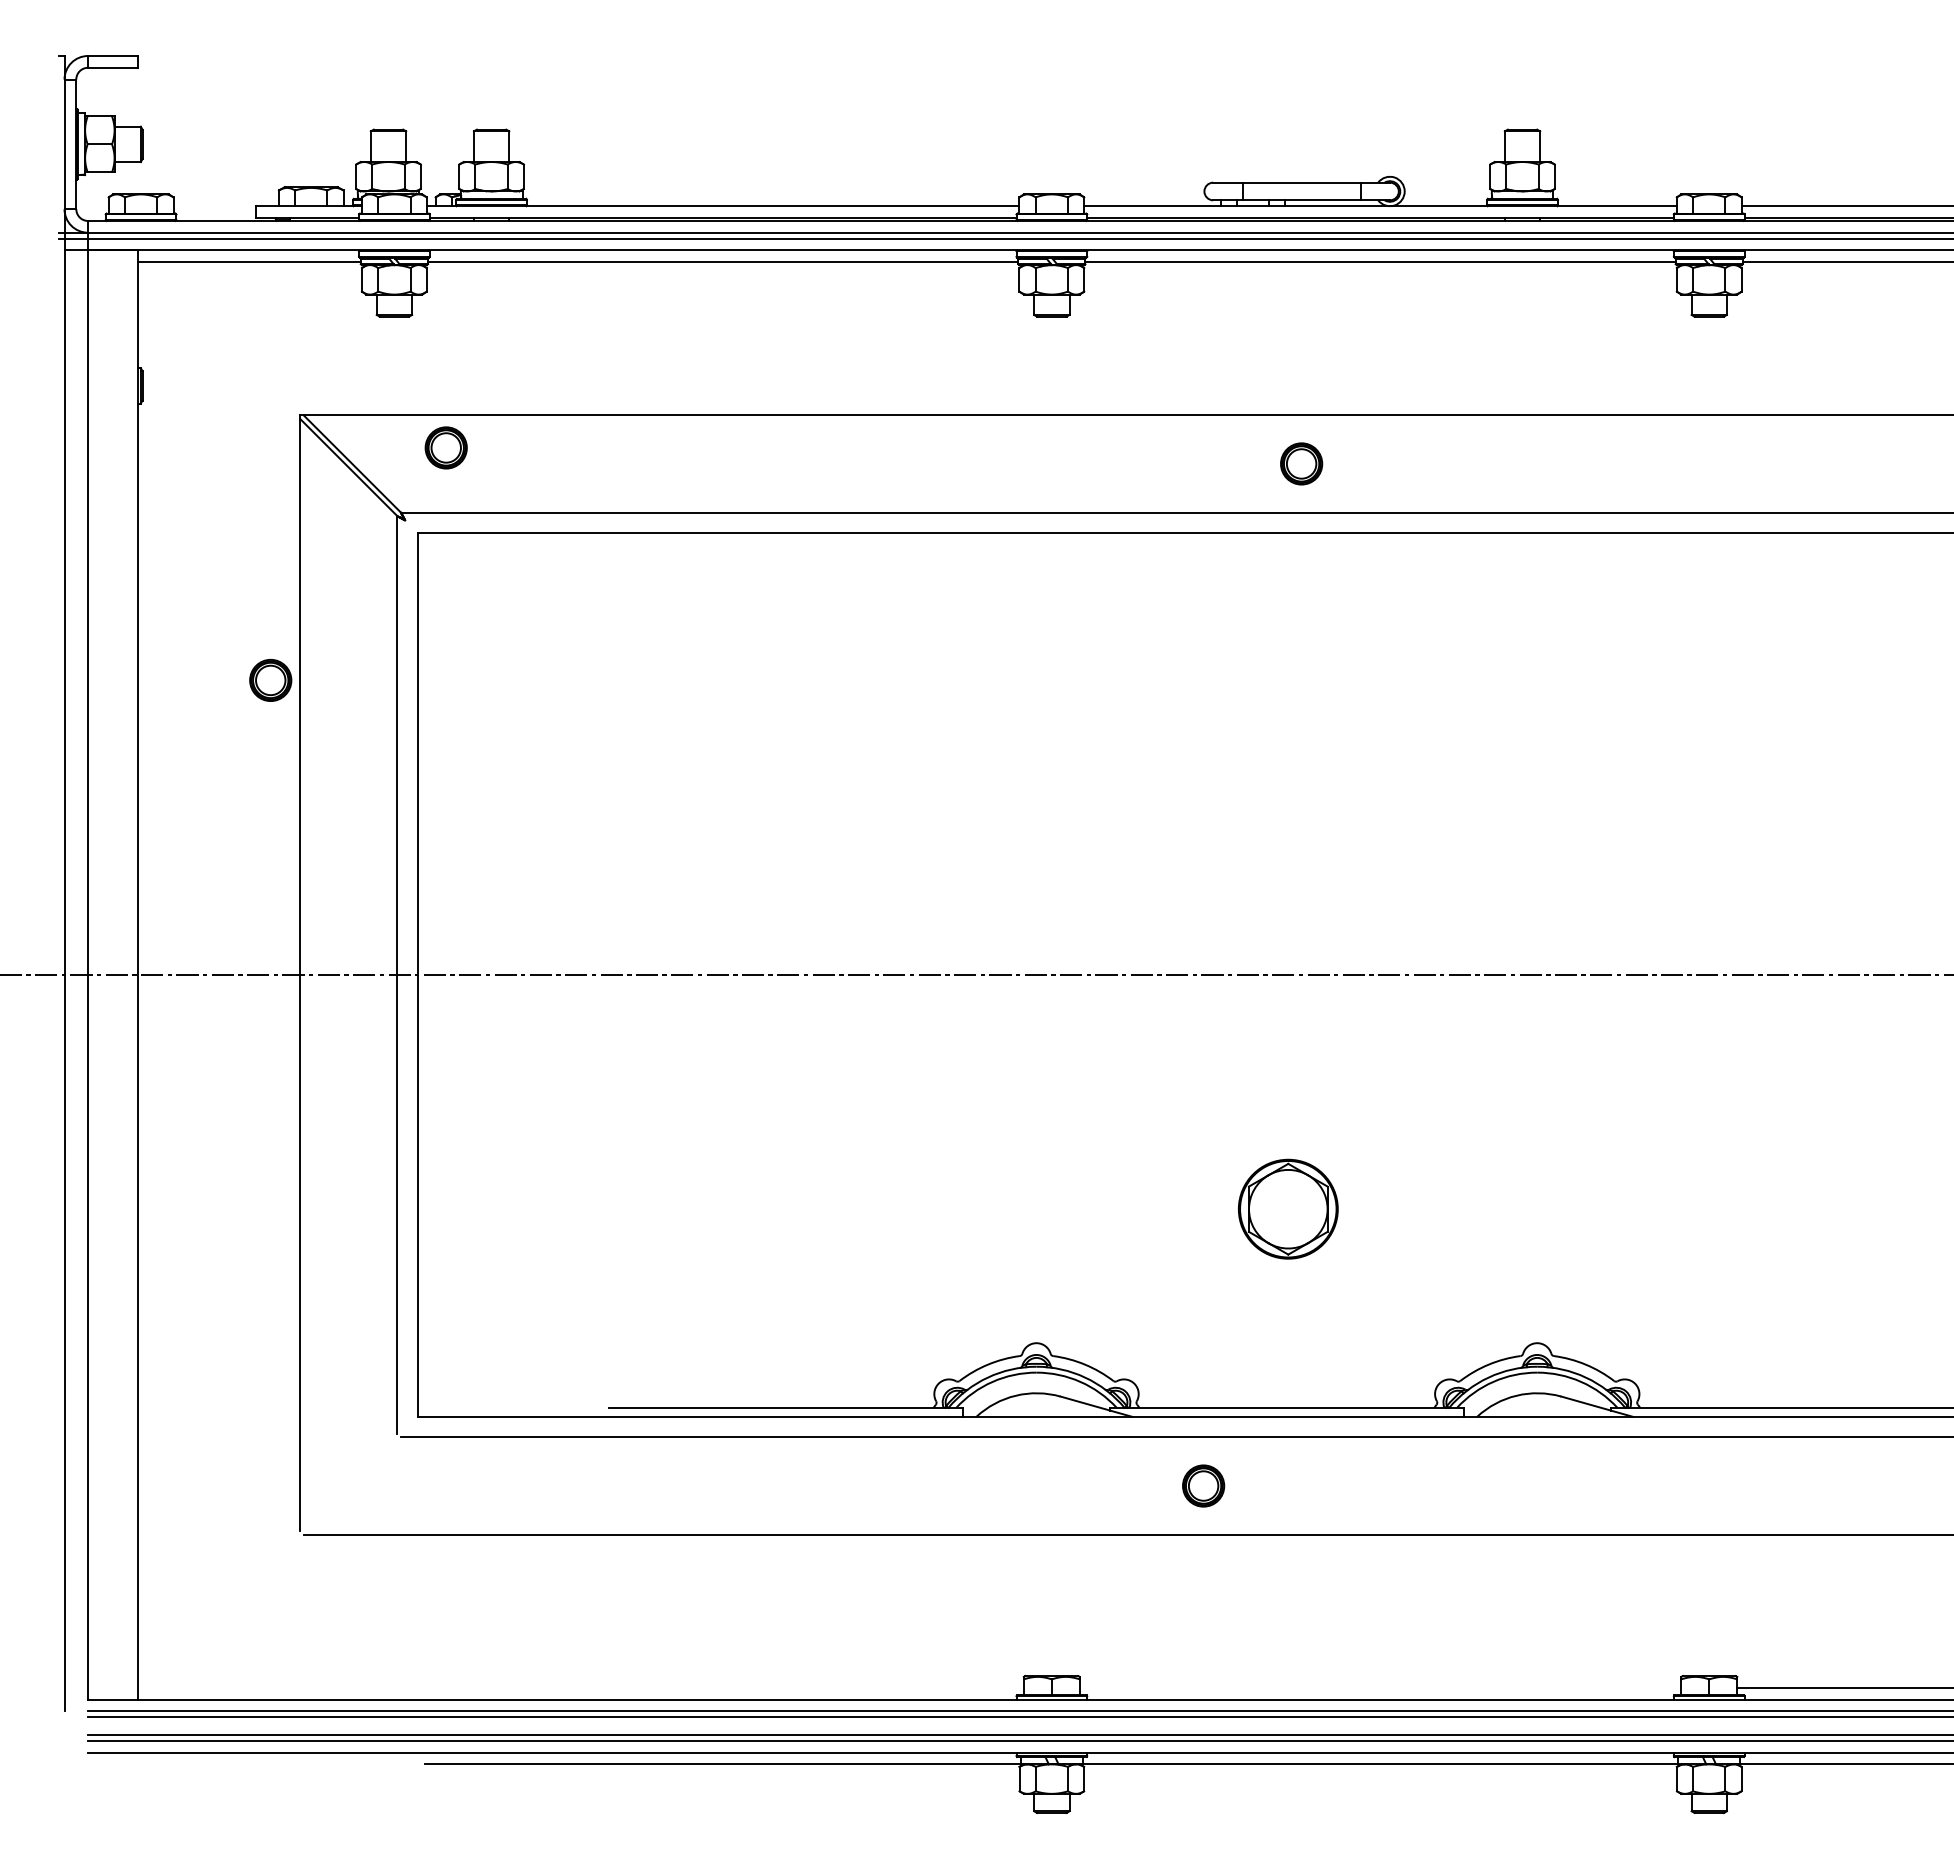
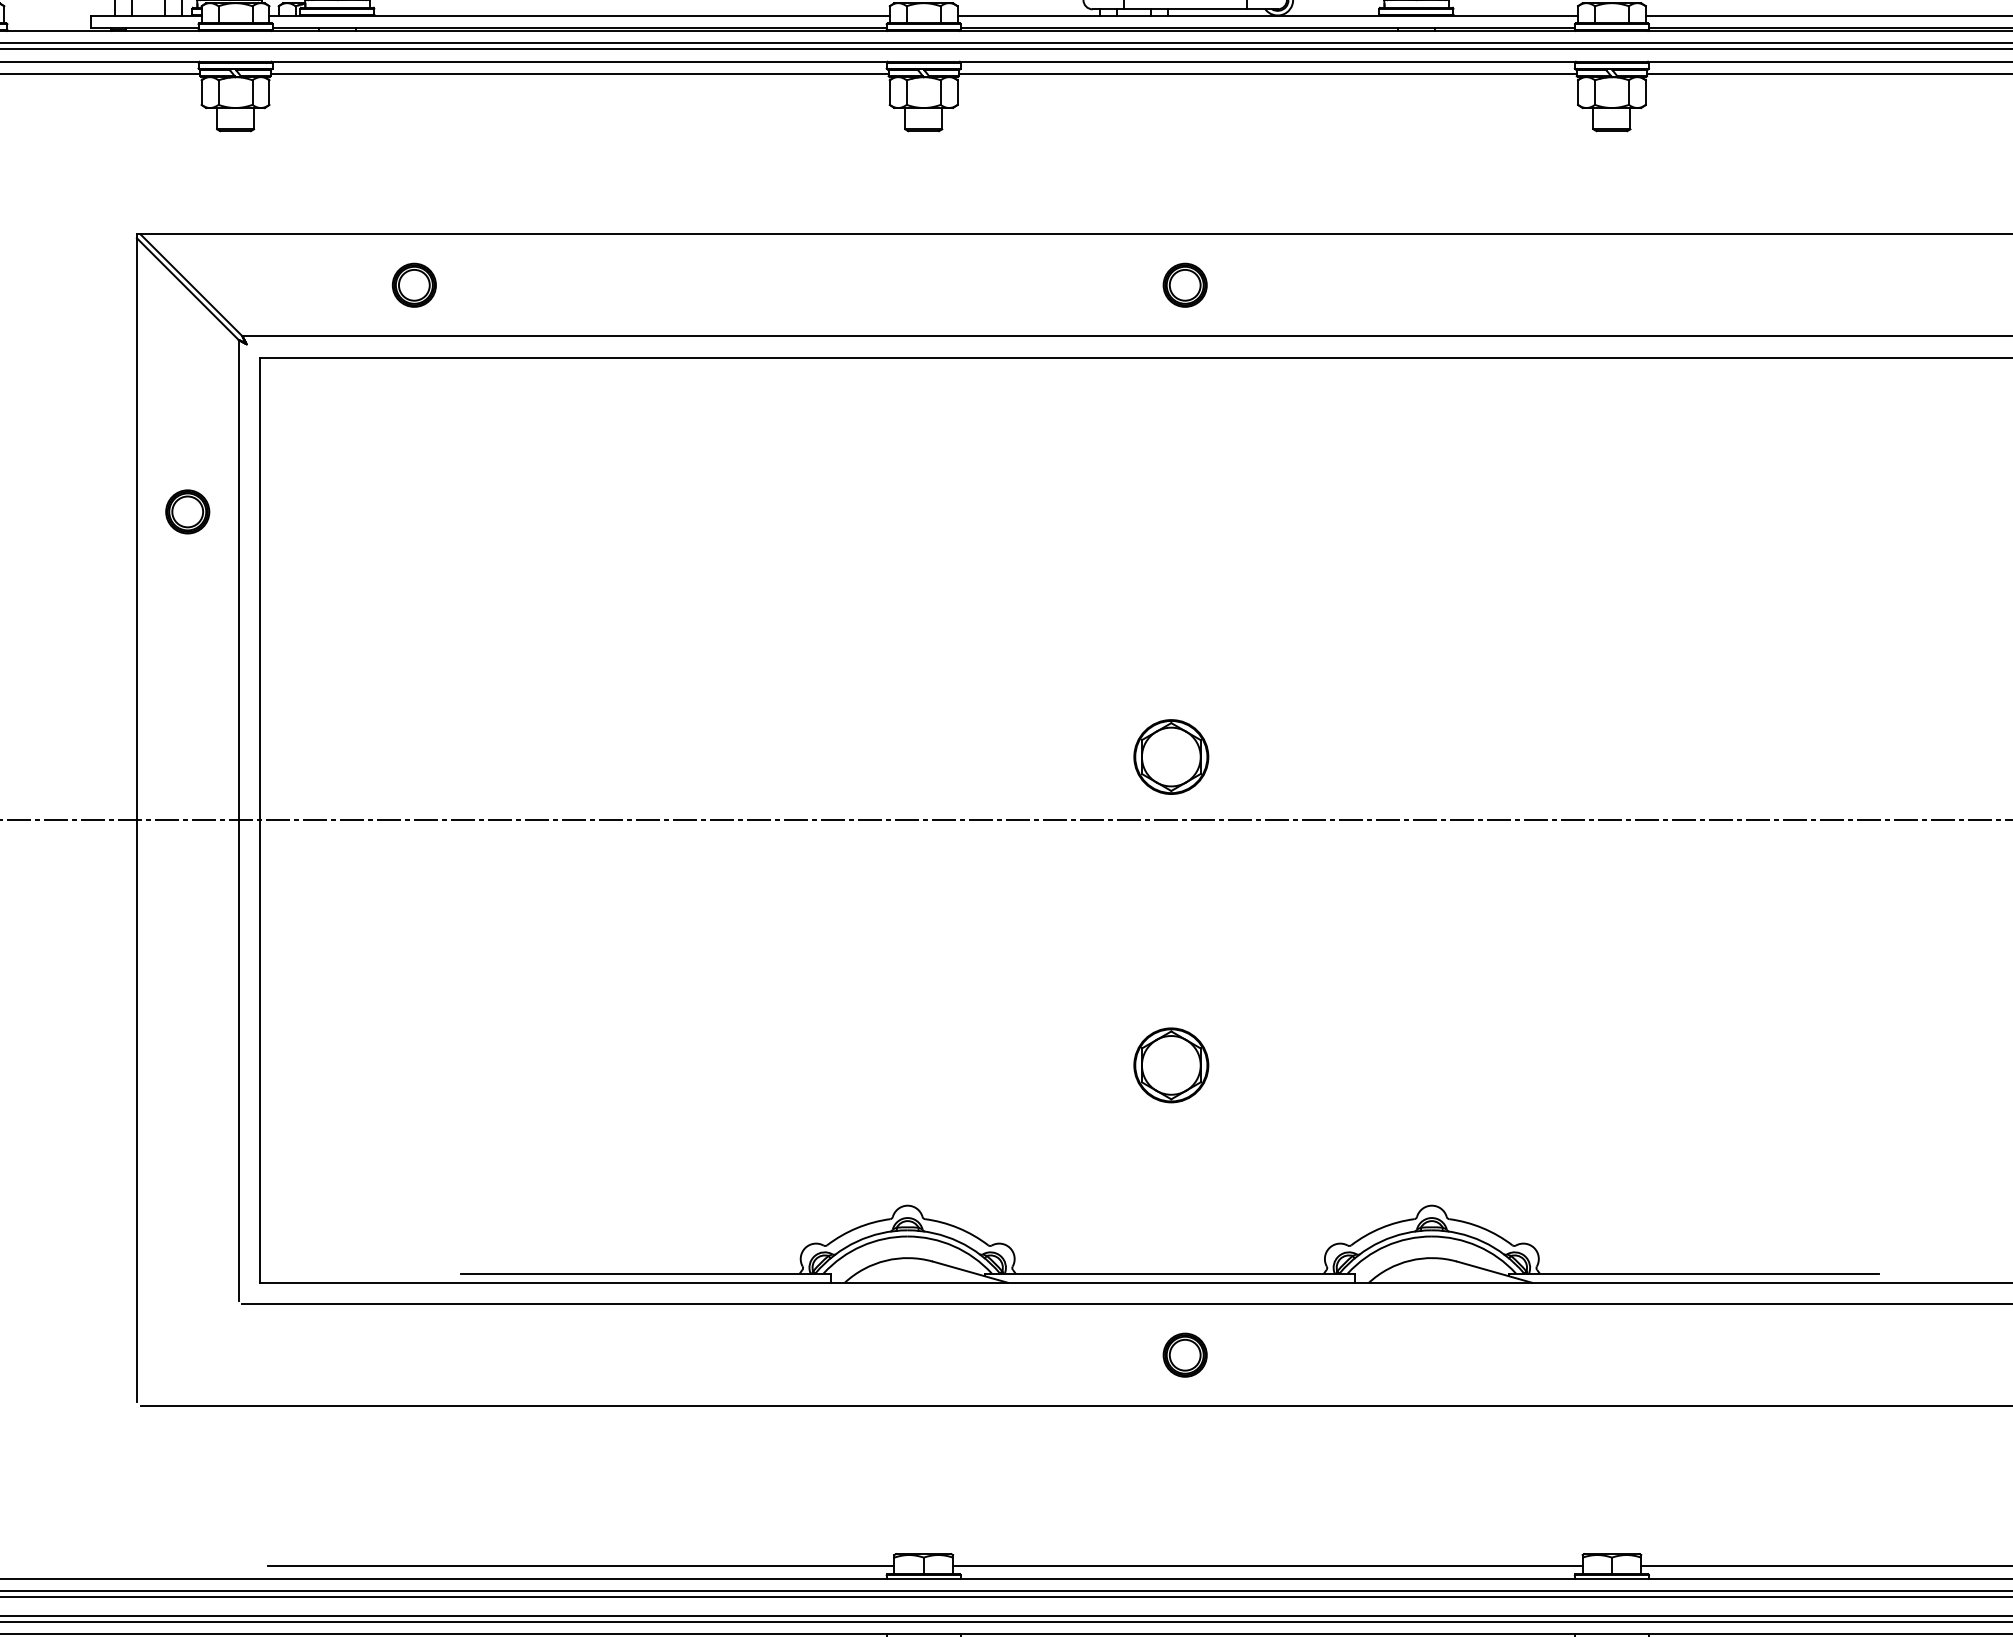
part: (445, 447) -> (413, 284), moved
part: (270, 680) -> (187, 511), moved
part: (1288, 914) -> (1171, 756), added
part: (1288, 1208) -> (1171, 1064), size x0.71
part: (1203, 1485) -> (1185, 1354), moved
line: (724, 1687) -> (581, 1566), added
line: (1380, 1687) -> (1267, 1566), added

